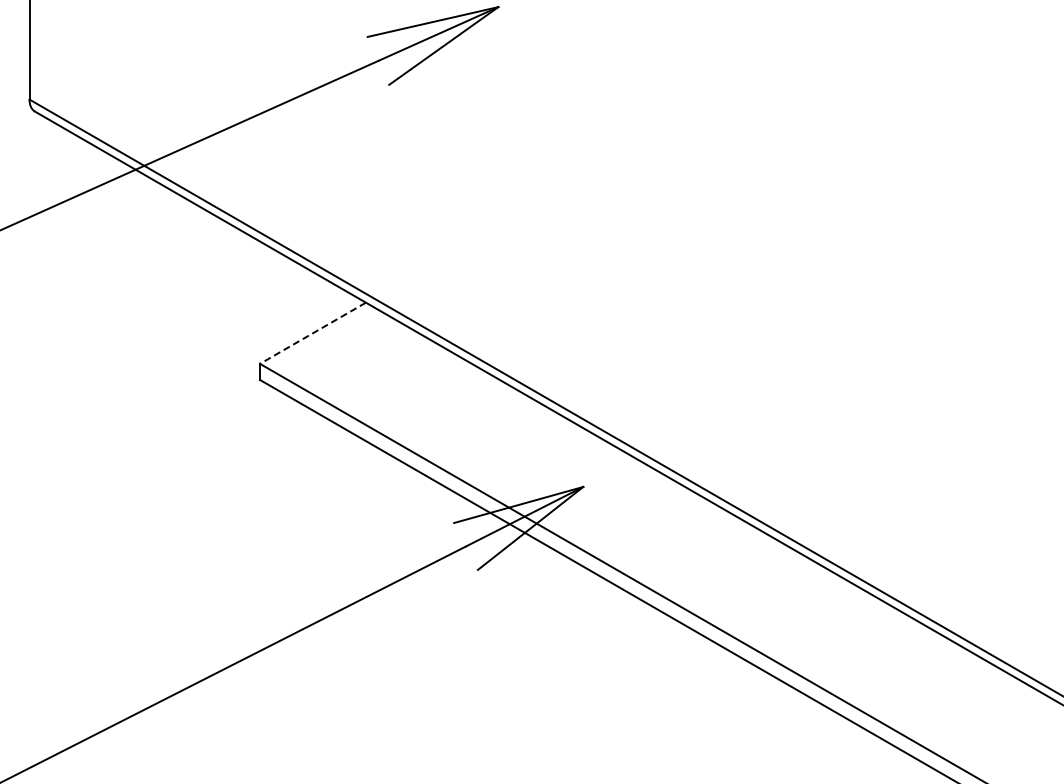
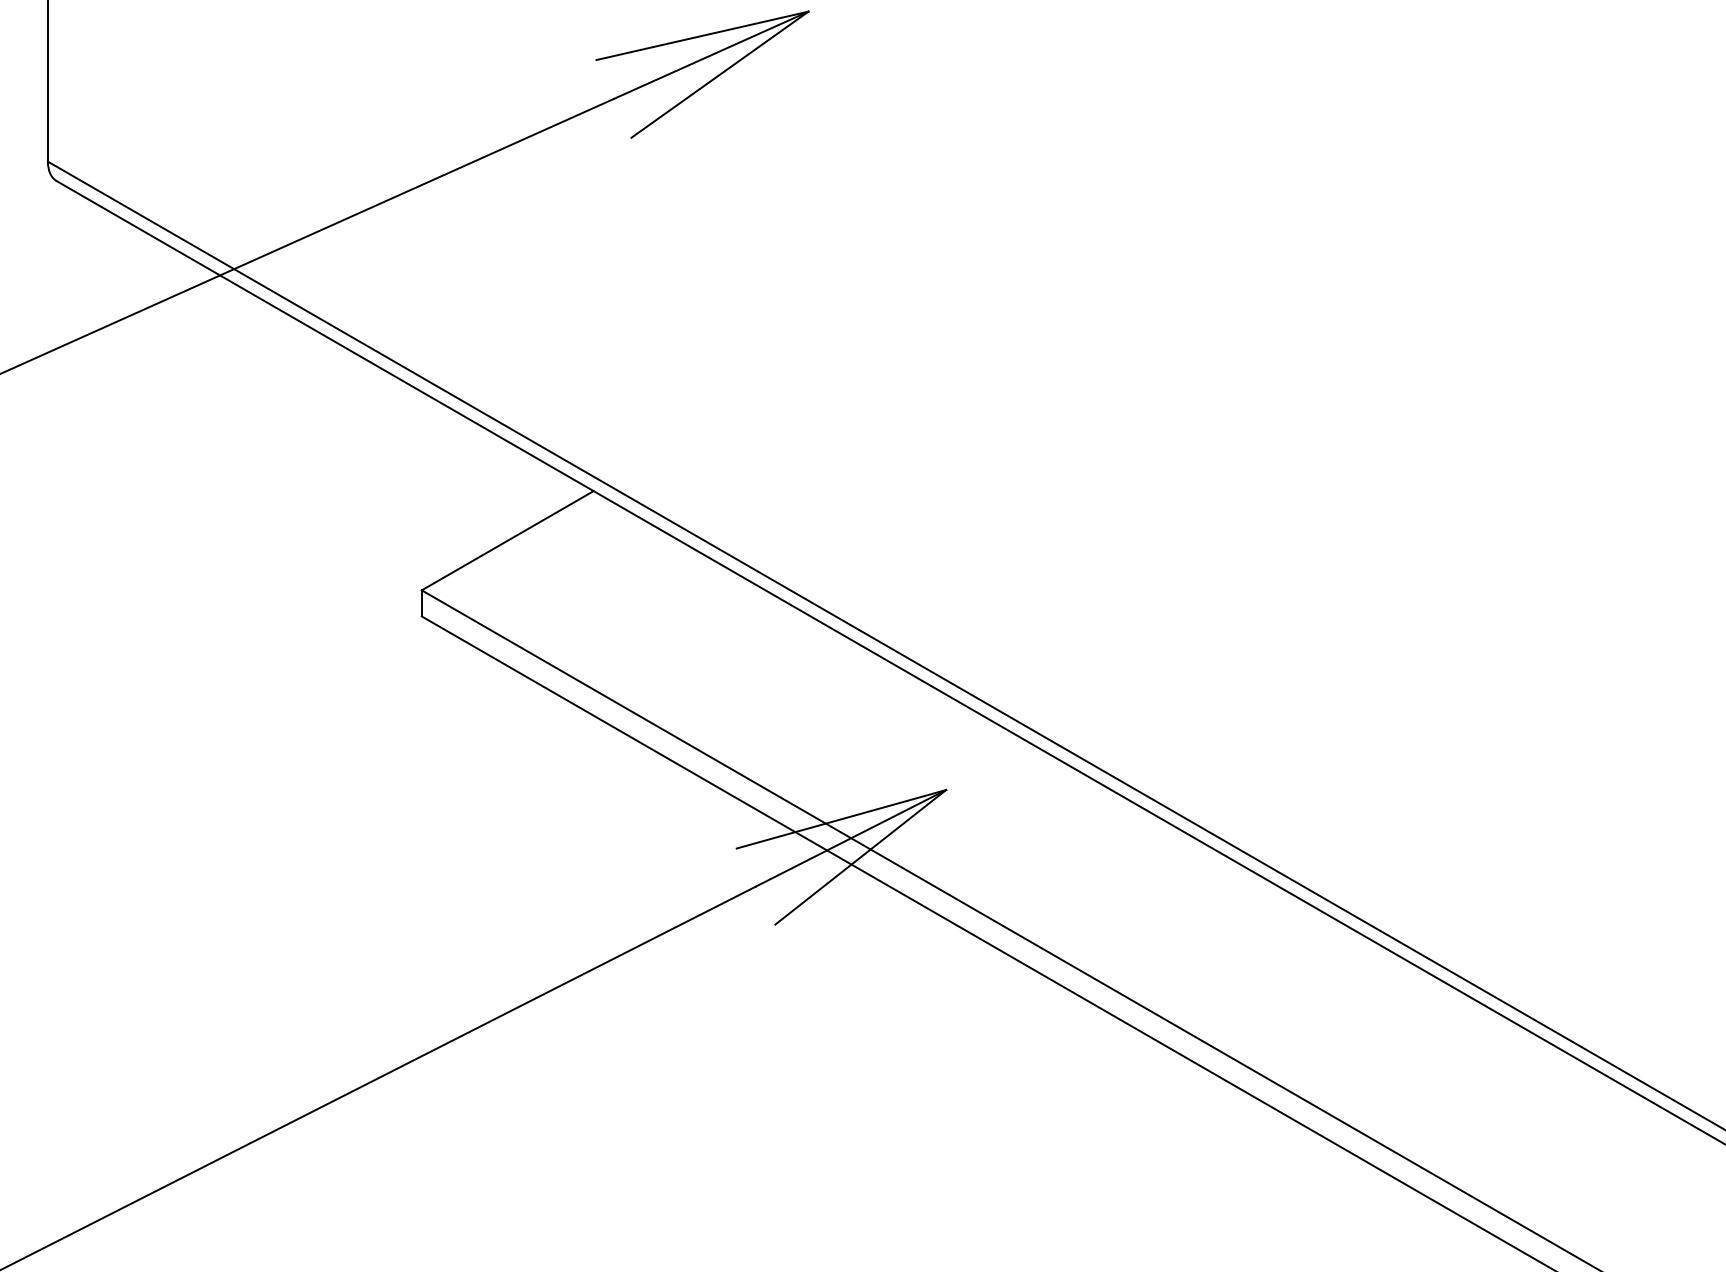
line: (312, 333) -> (506, 541), dashed -> solid

